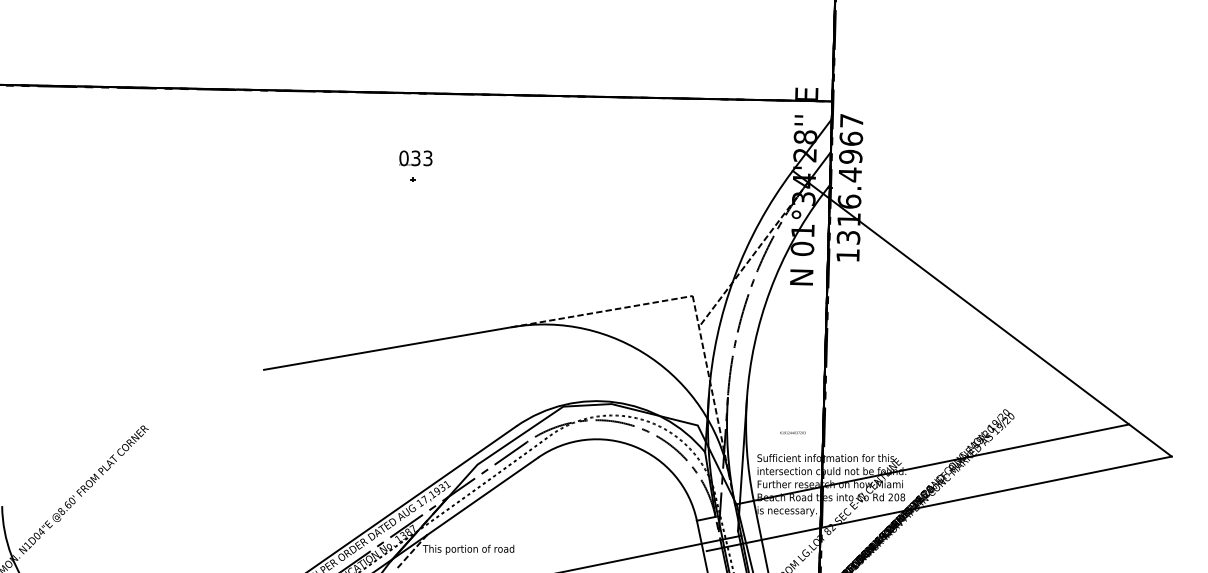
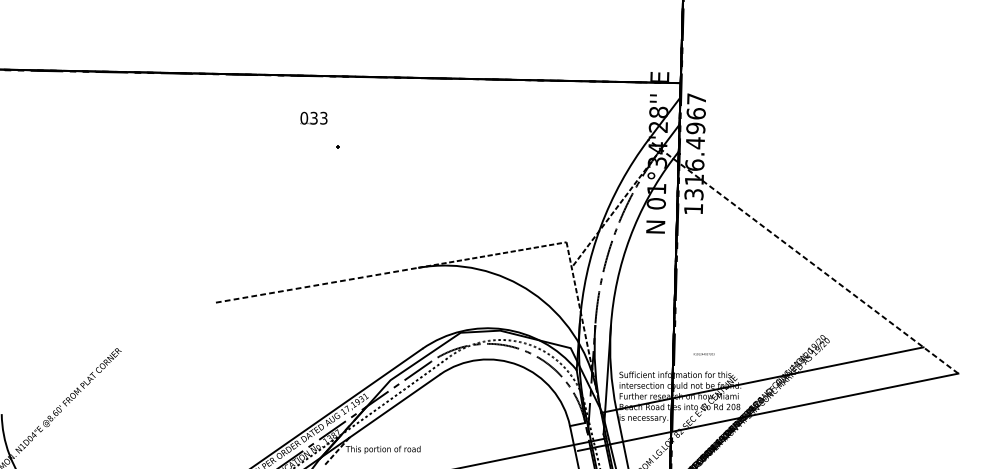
text: (415, 158) -> (313, 118), moved
line: (981, 313) -> (802, 256), solid -> dashed
line: (387, 348) -> (316, 285), solid -> dashed
text: (792, 432) -> (703, 353), moved

